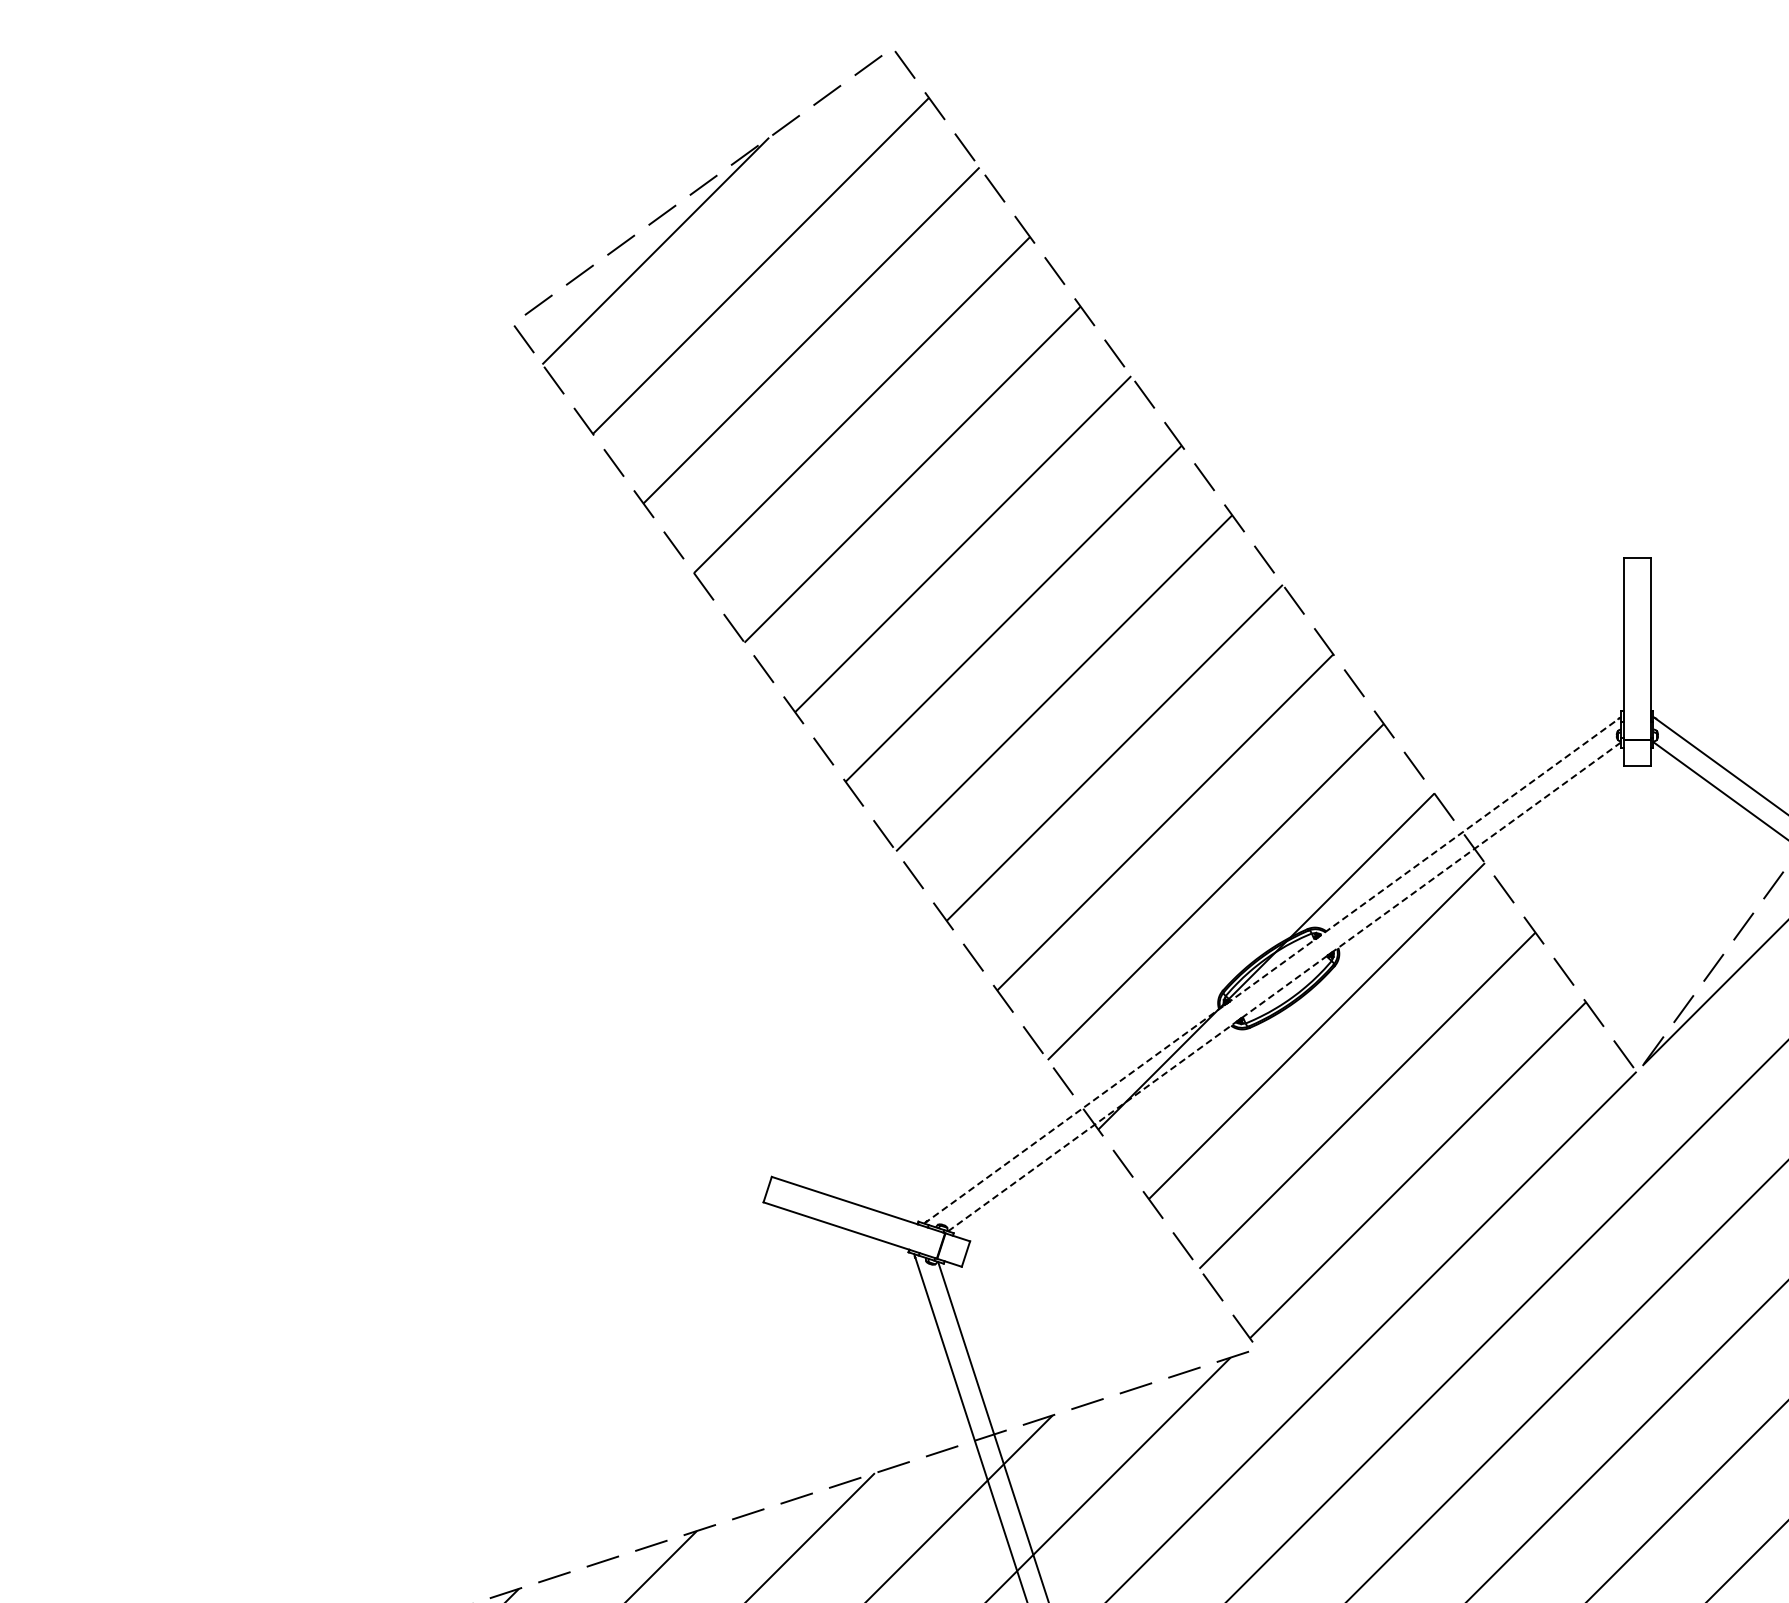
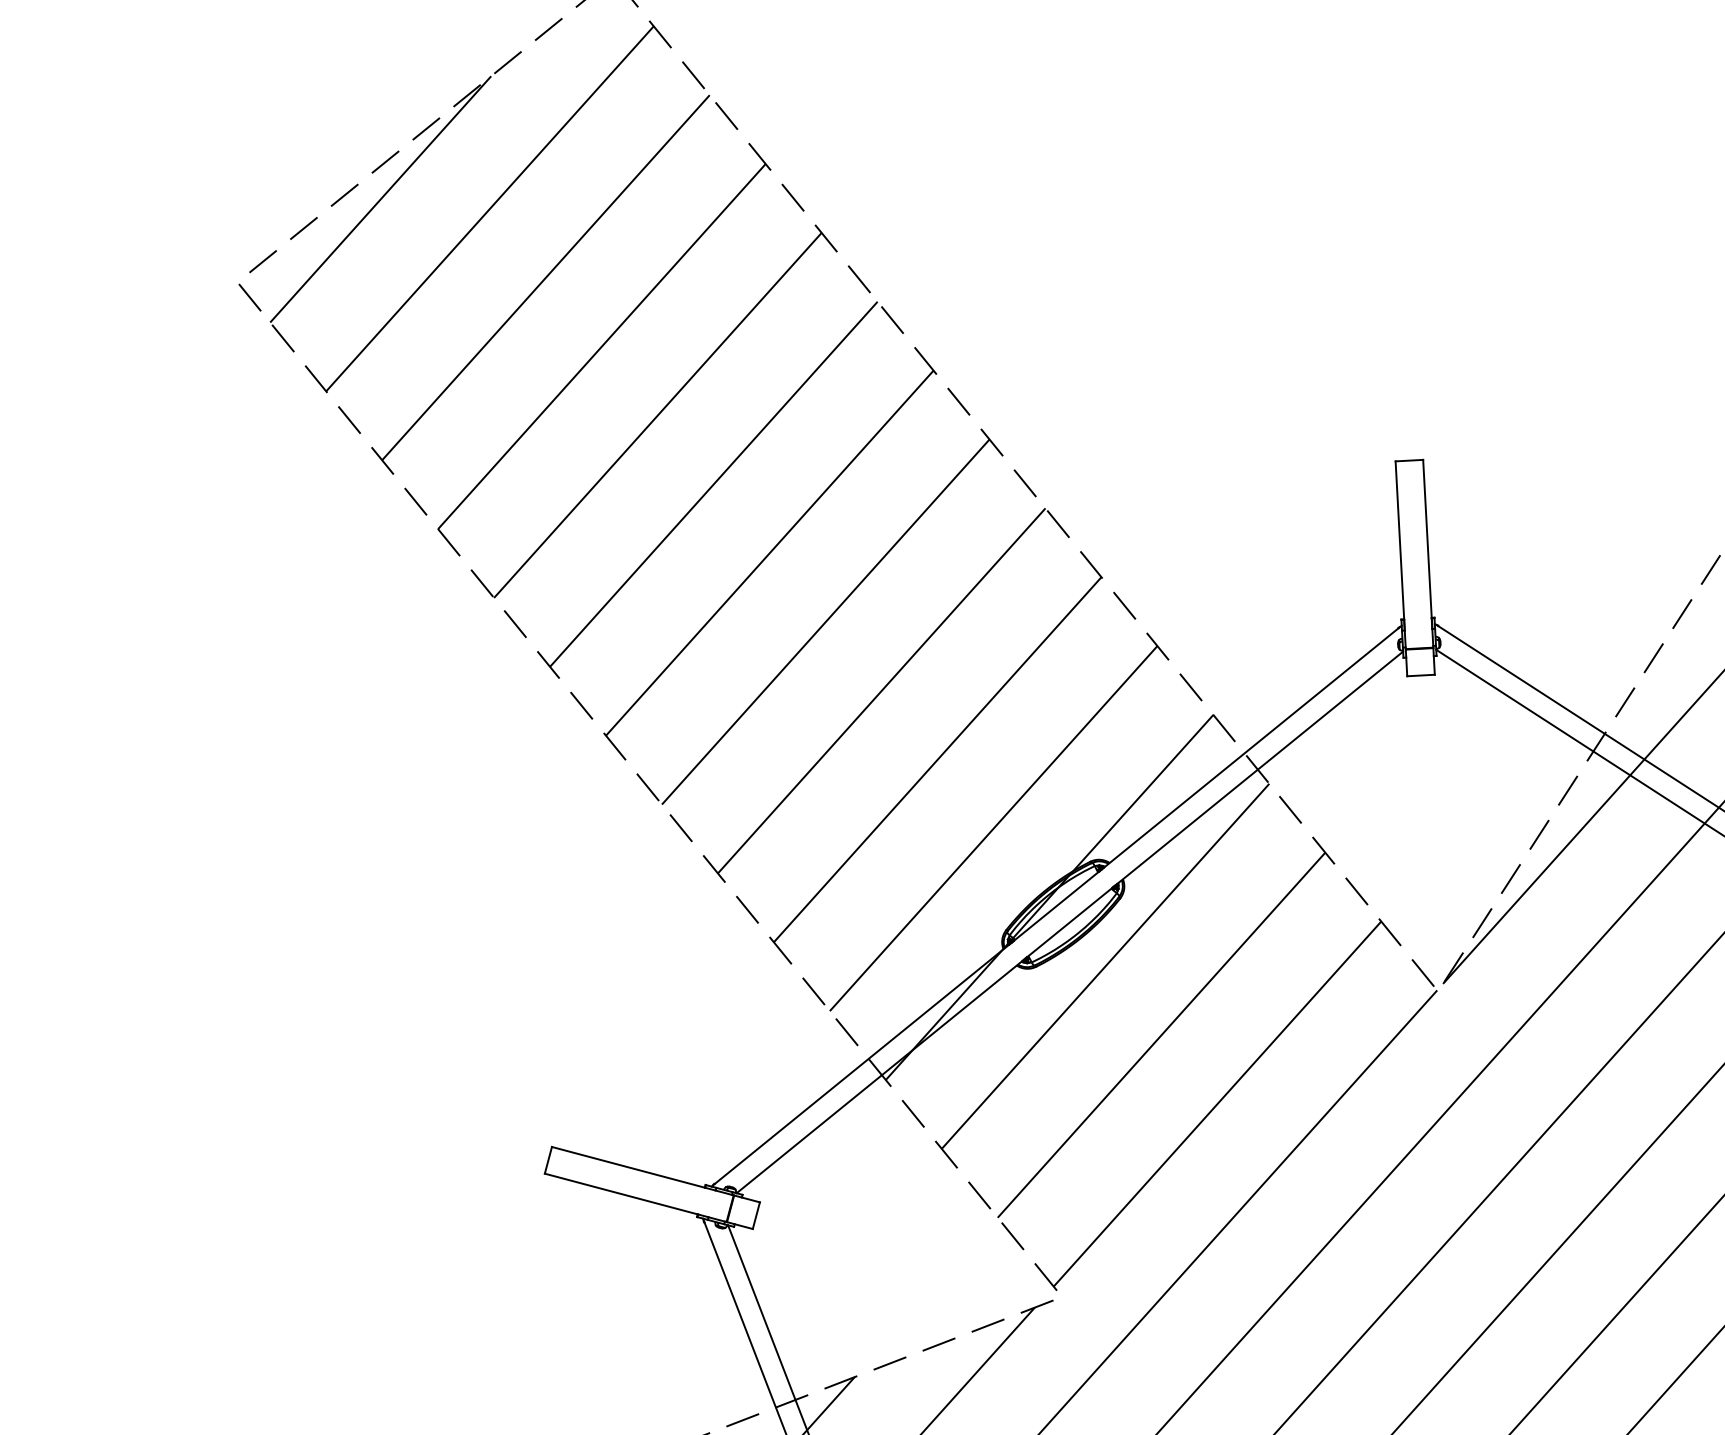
line: (1272, 970) -> (1056, 906), dashed -> solid
line: (1285, 986) -> (1070, 922), dashed -> solid

